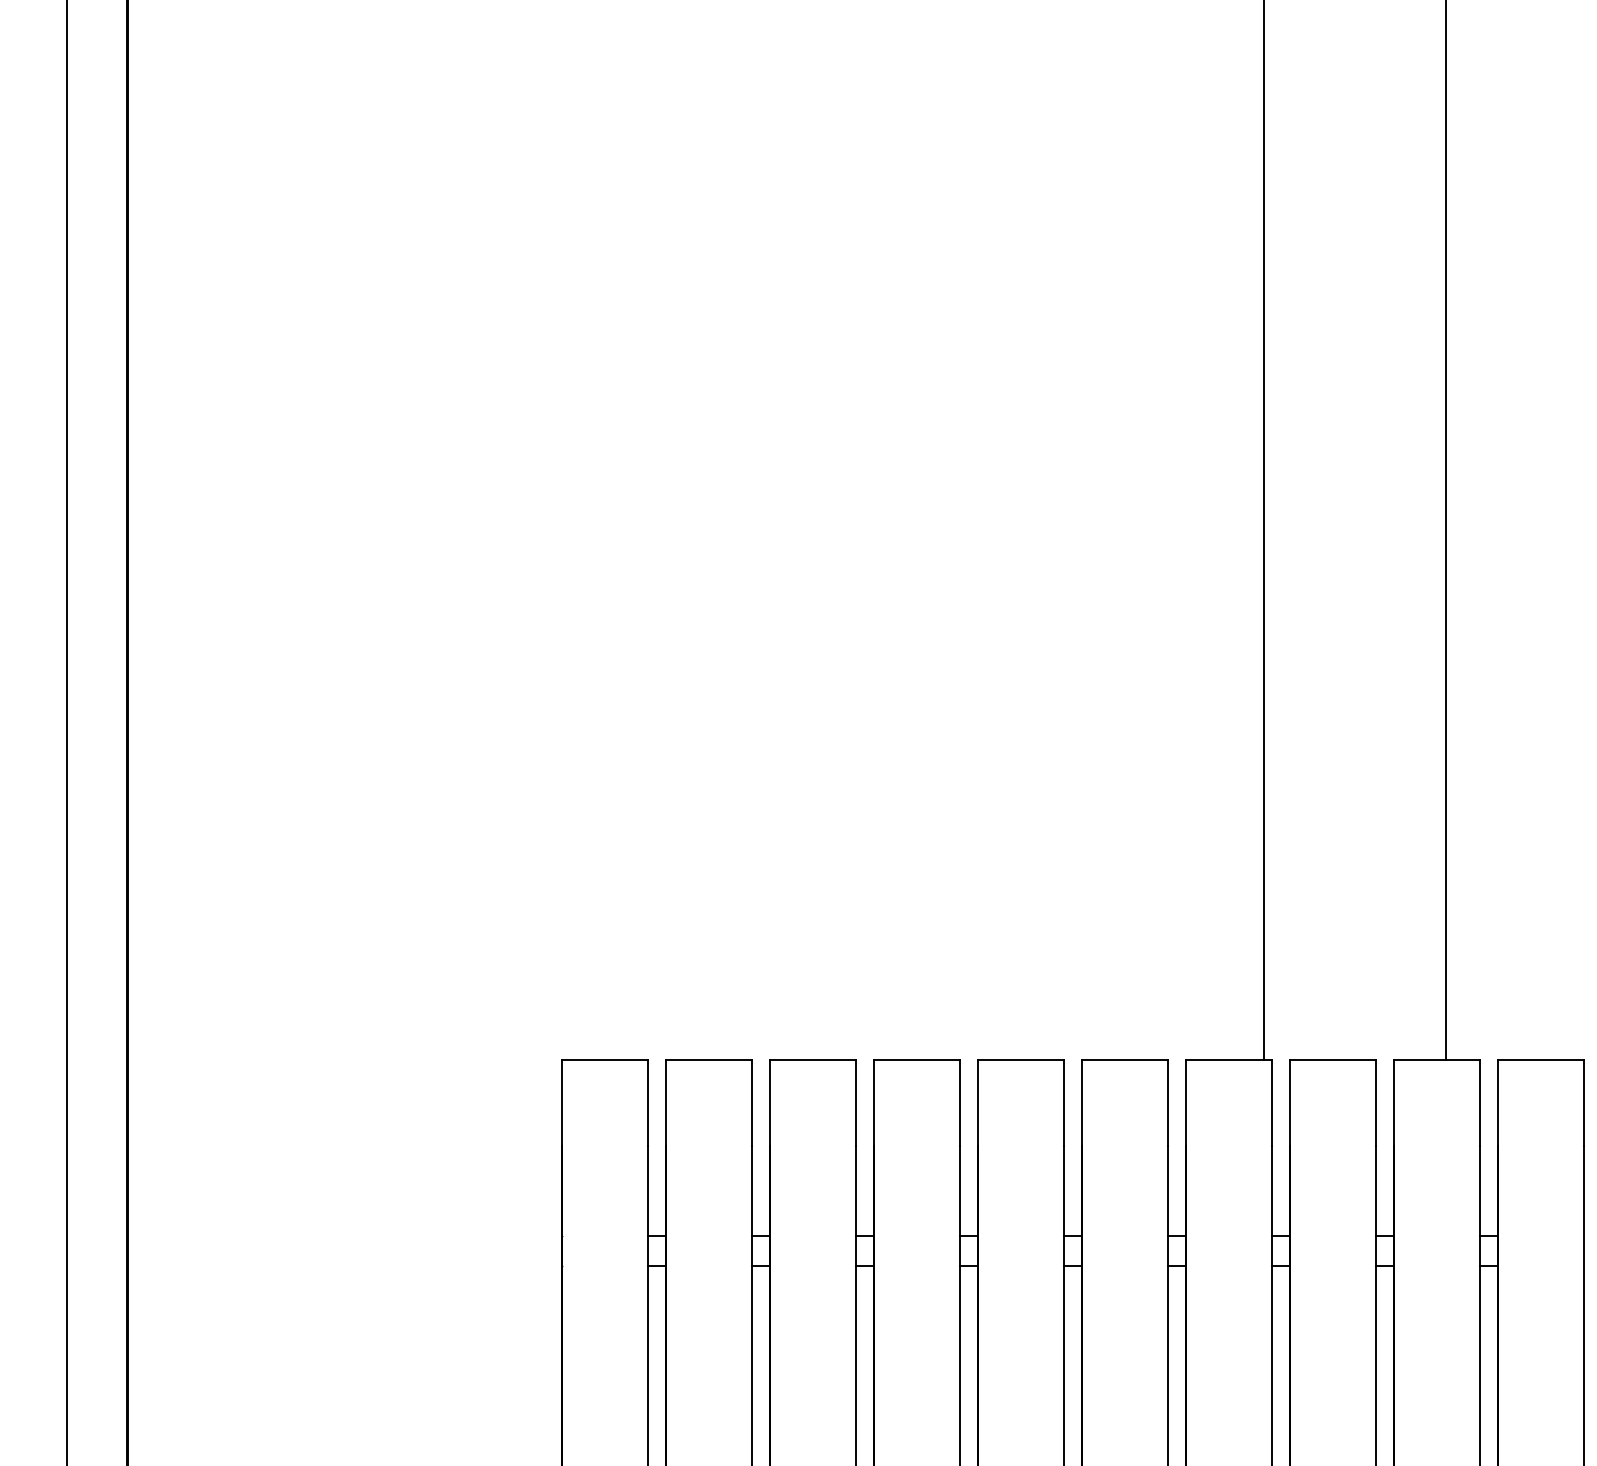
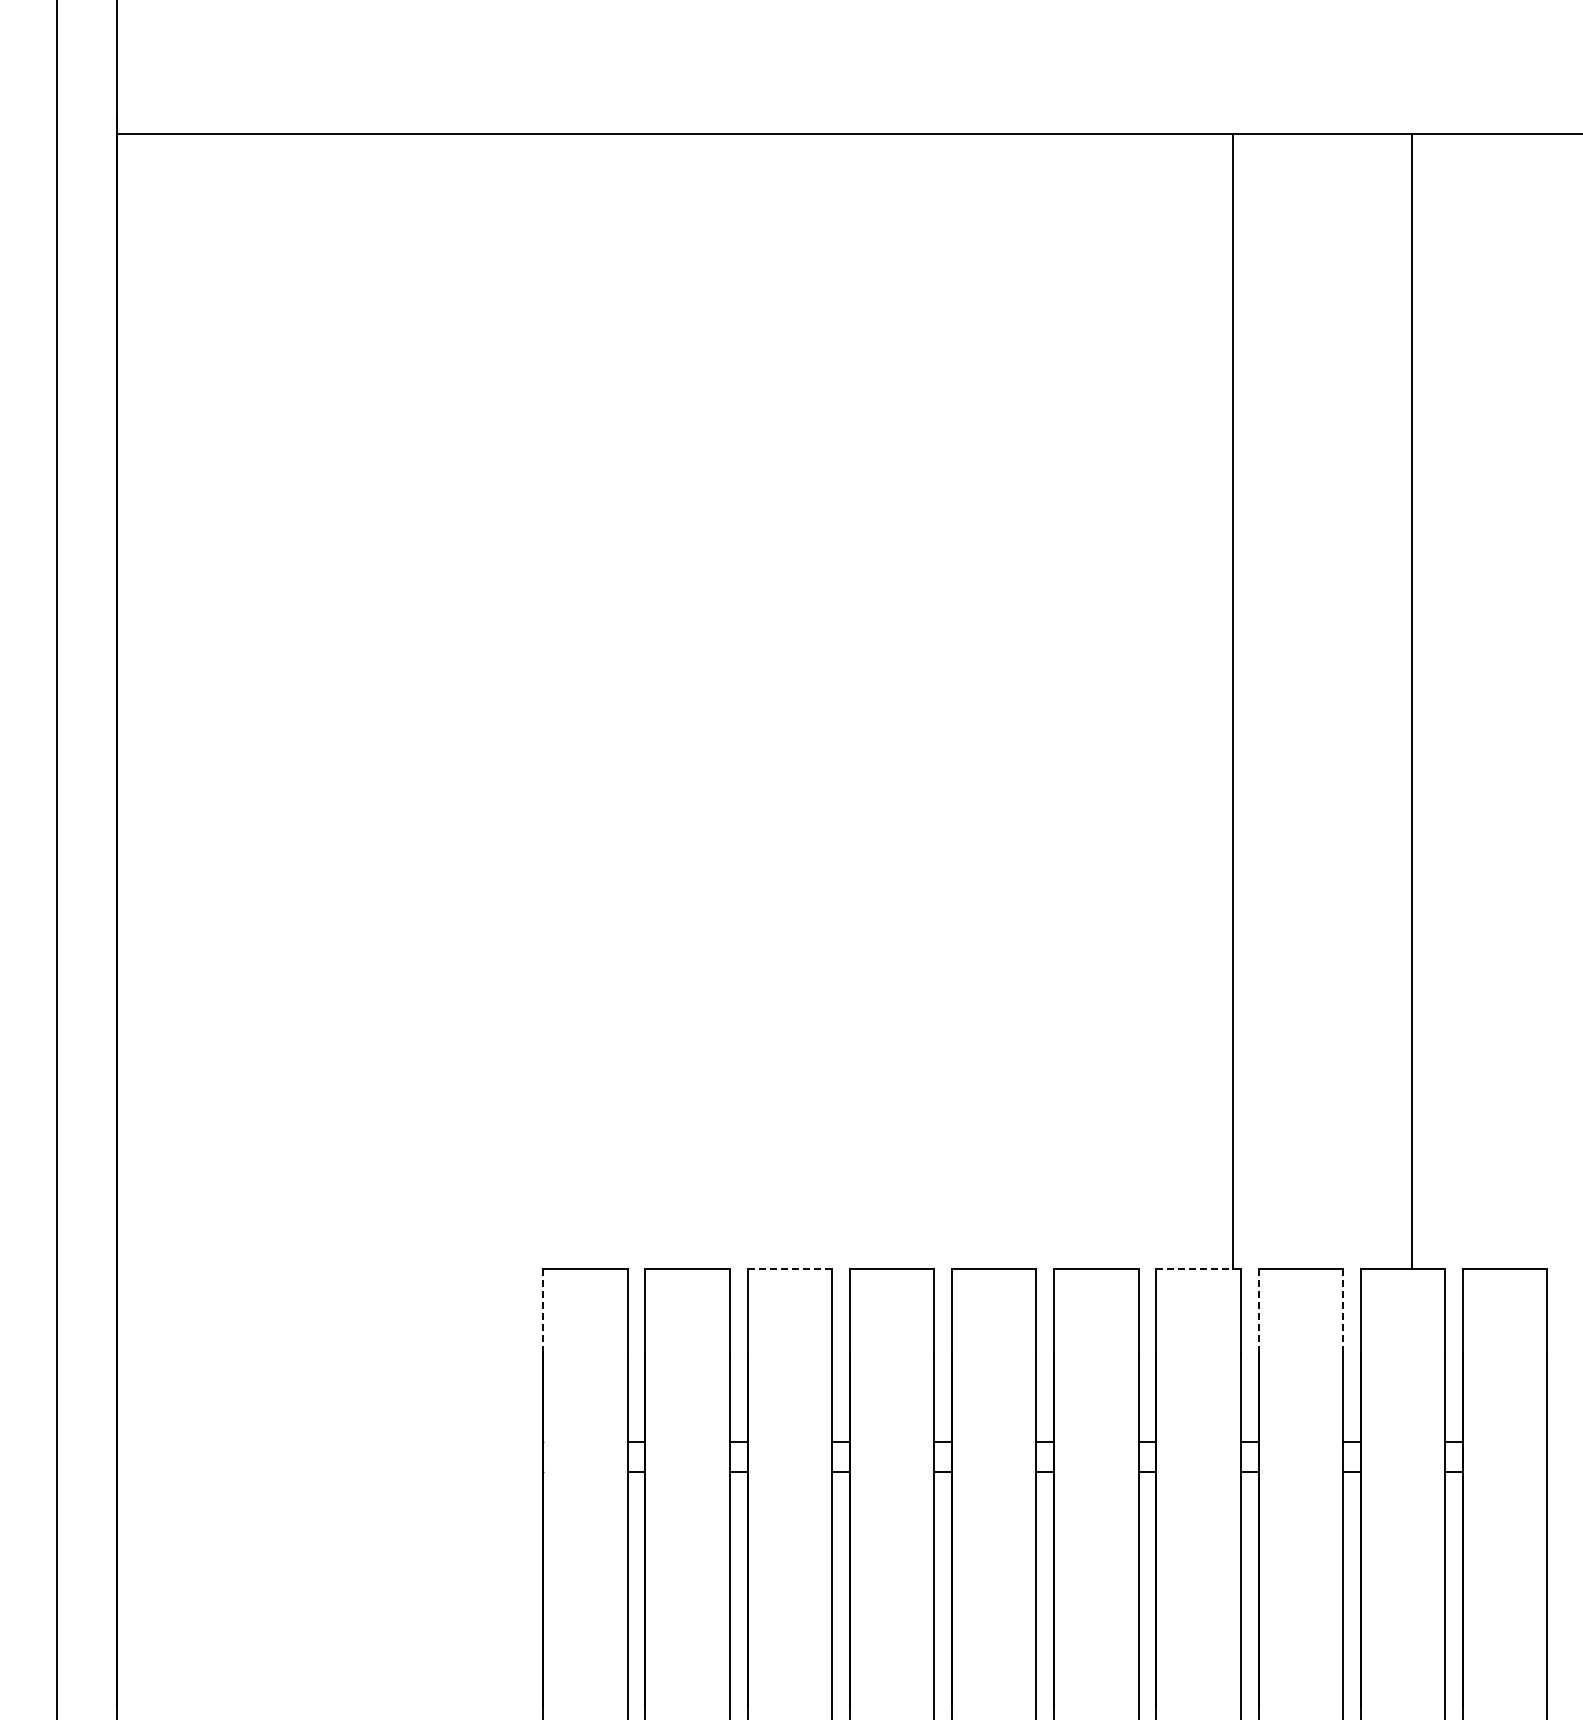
line: (813, 1060) -> (790, 1269), solid -> dashed
line: (1229, 1060) -> (1199, 1269), solid -> dashed
line: (561, 1103) -> (543, 1312), solid -> dashed
line: (1289, 1103) -> (1258, 1312), solid -> dashed
line: (1376, 1103) -> (1343, 1312), solid -> dashed

